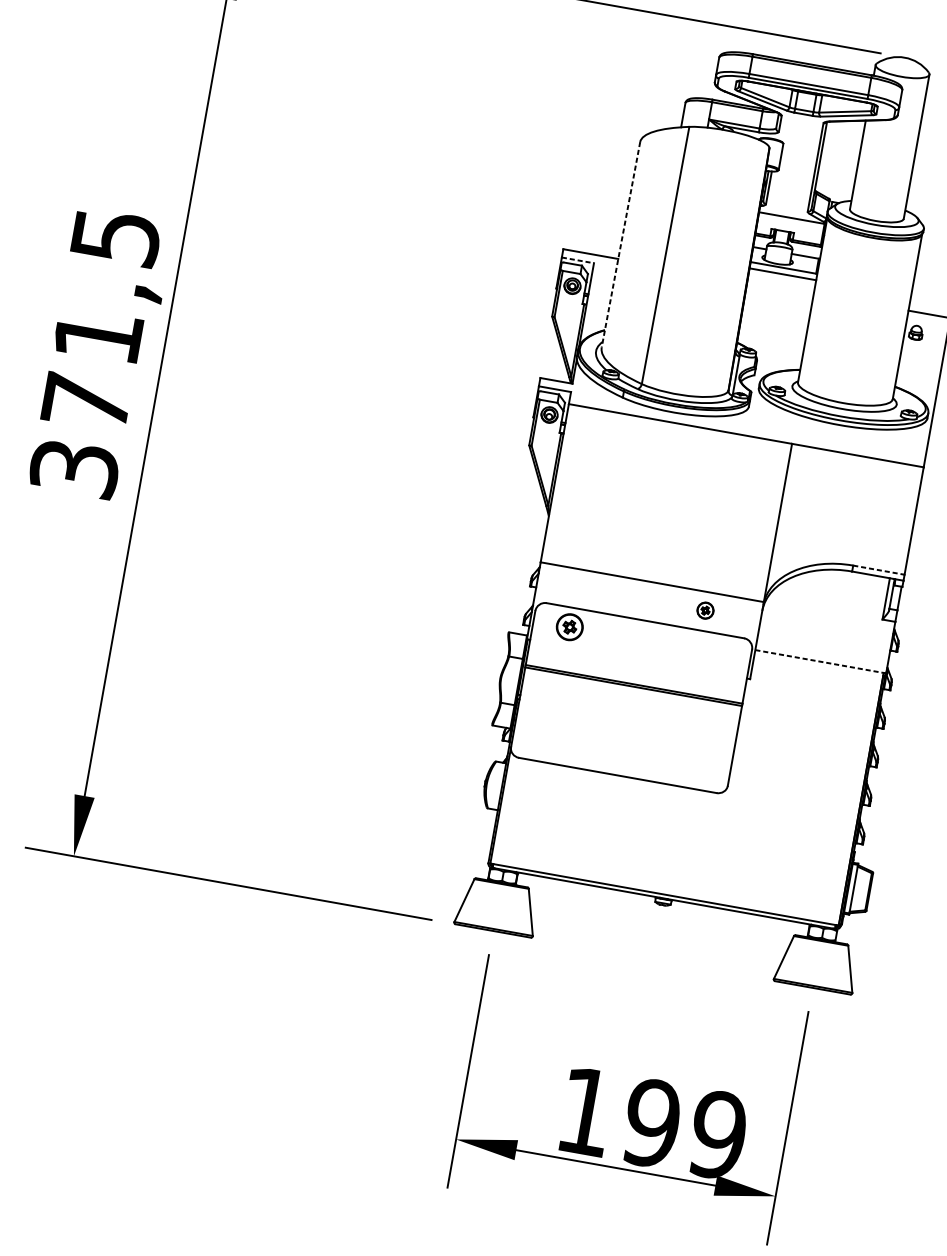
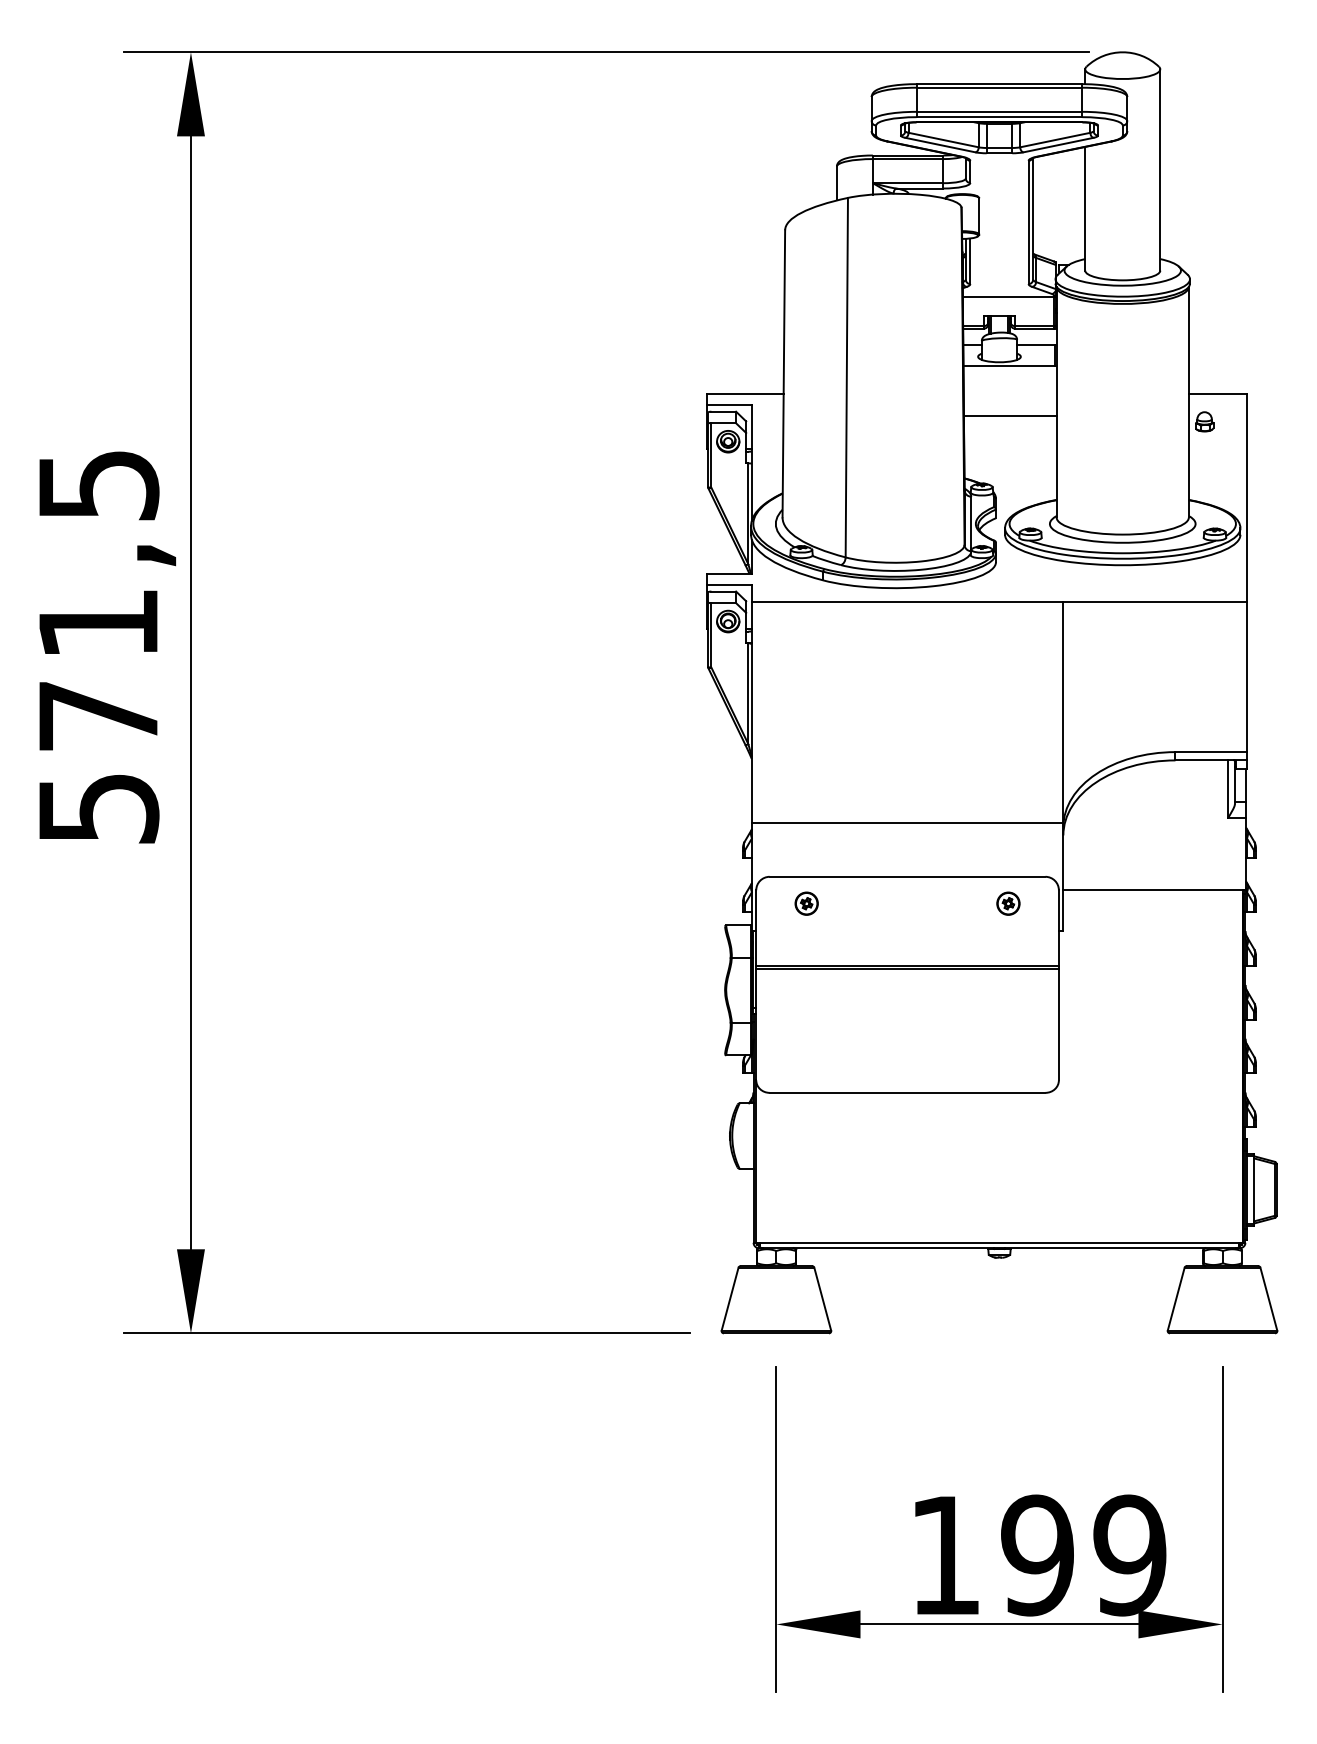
line: (620, 244) -> (783, 373), dashed -> solid
line: (578, 260) -> (729, 405), dashed -> solid
line: (782, 273) -> (1009, 415), moved
text: (74, 468) -> (98, 808), 371,5 -> 571,5
line: (878, 570) -> (1211, 752), dashed -> solid
part: (705, 610) -> (1008, 903), moved
part: (569, 626) -> (806, 903), size x0.62
line: (821, 662) -> (1155, 890), dashed -> solid

